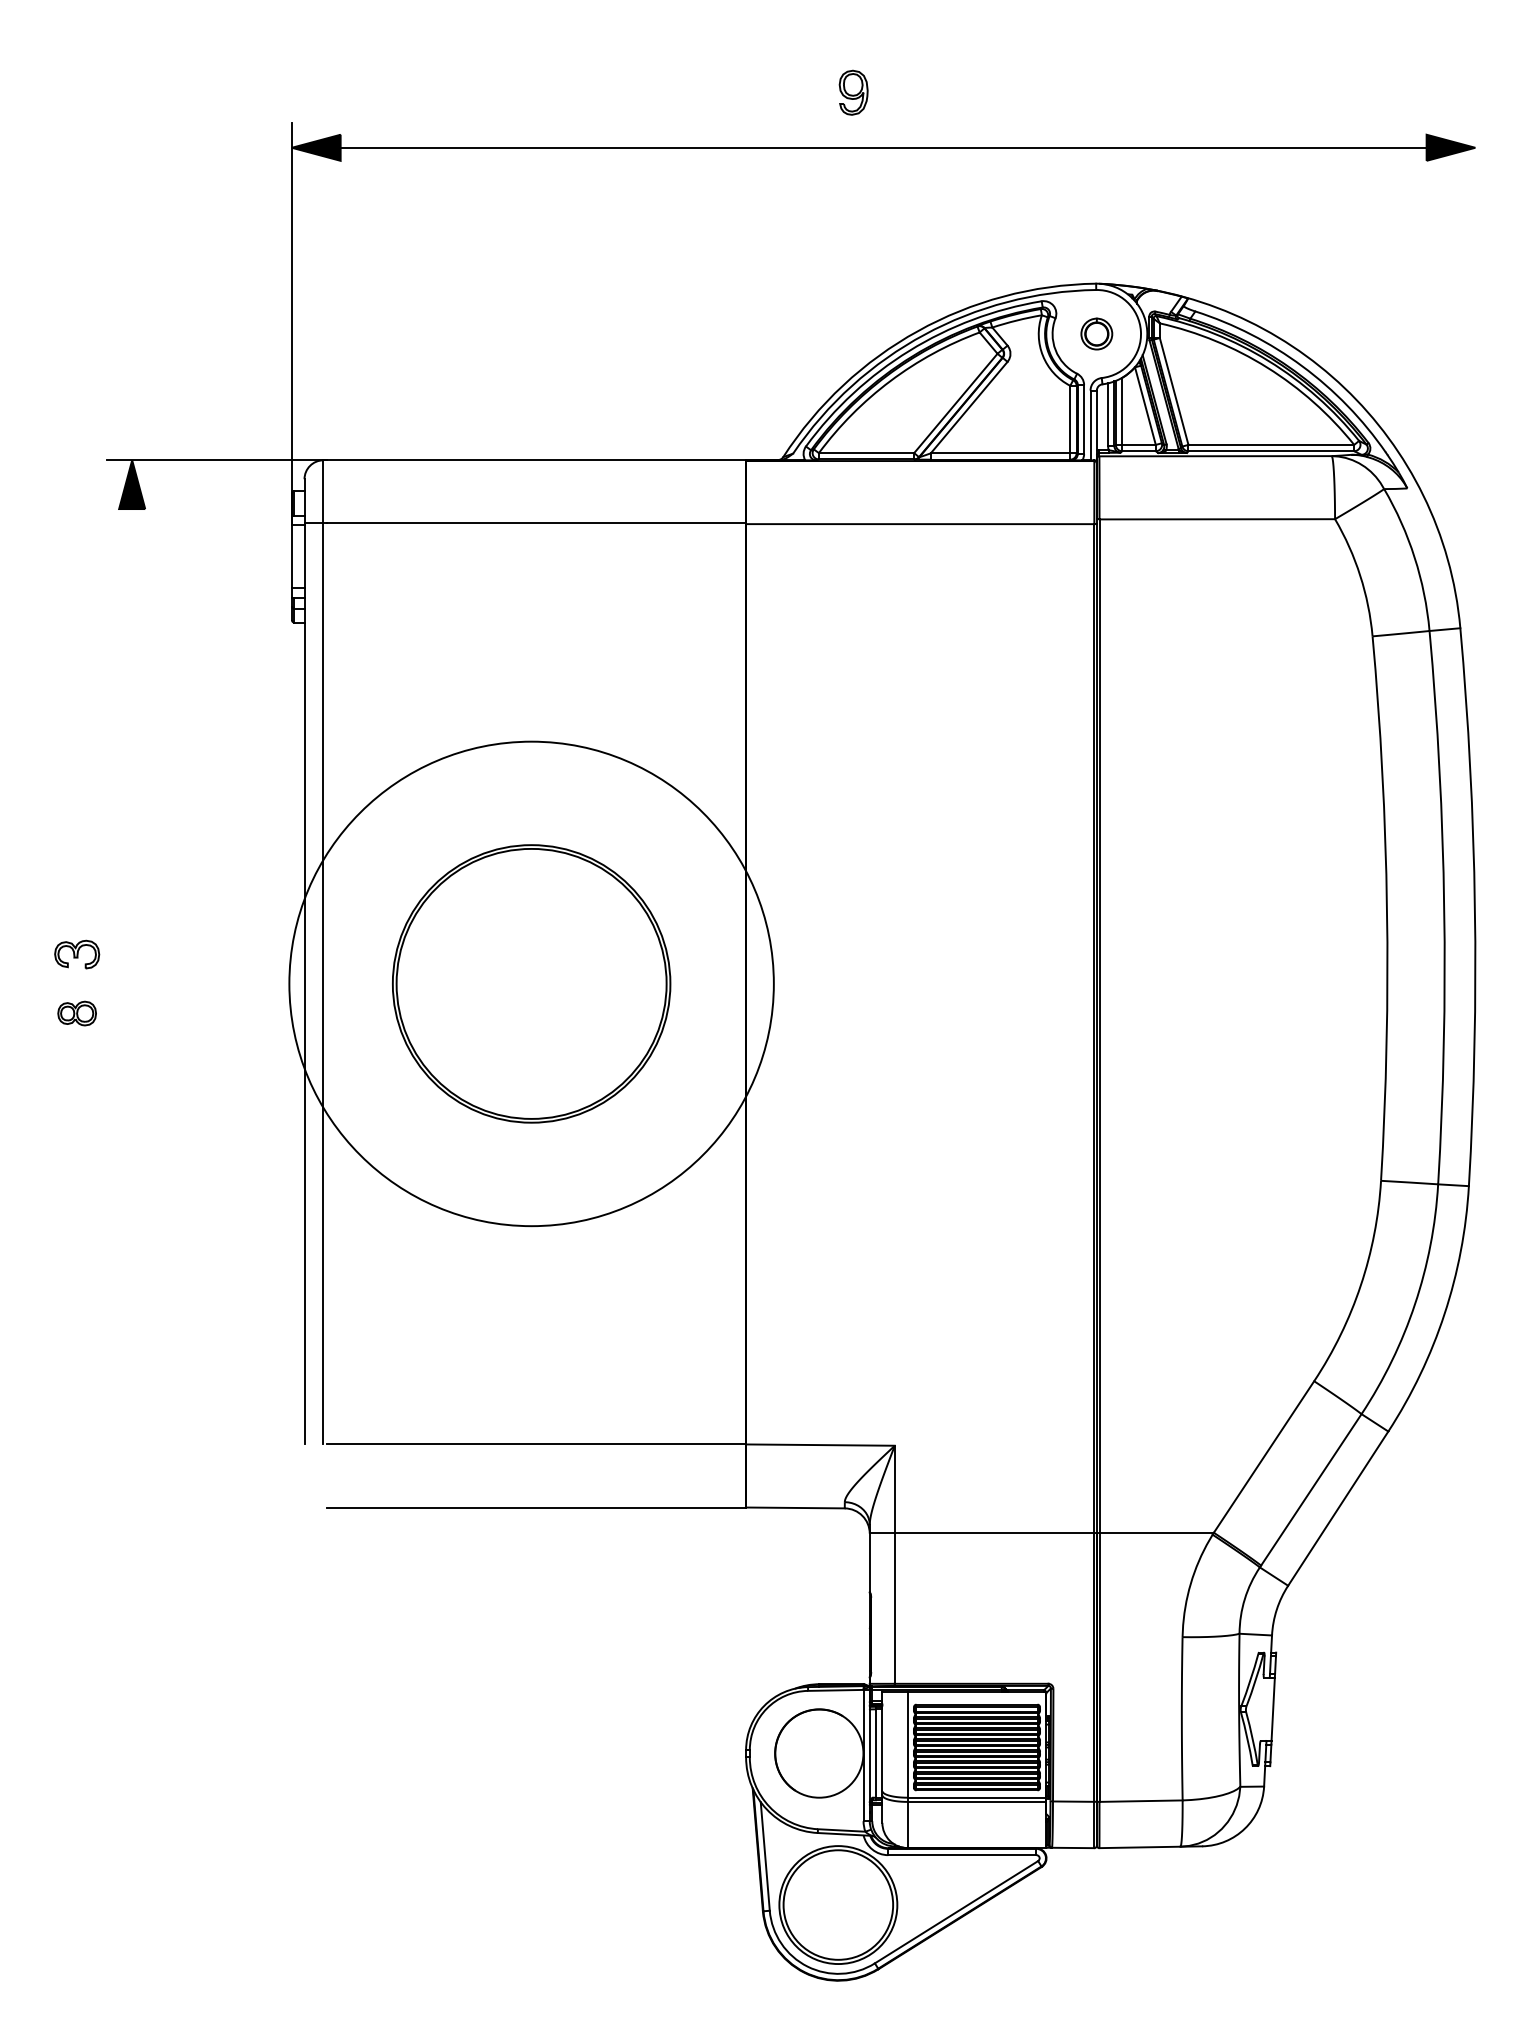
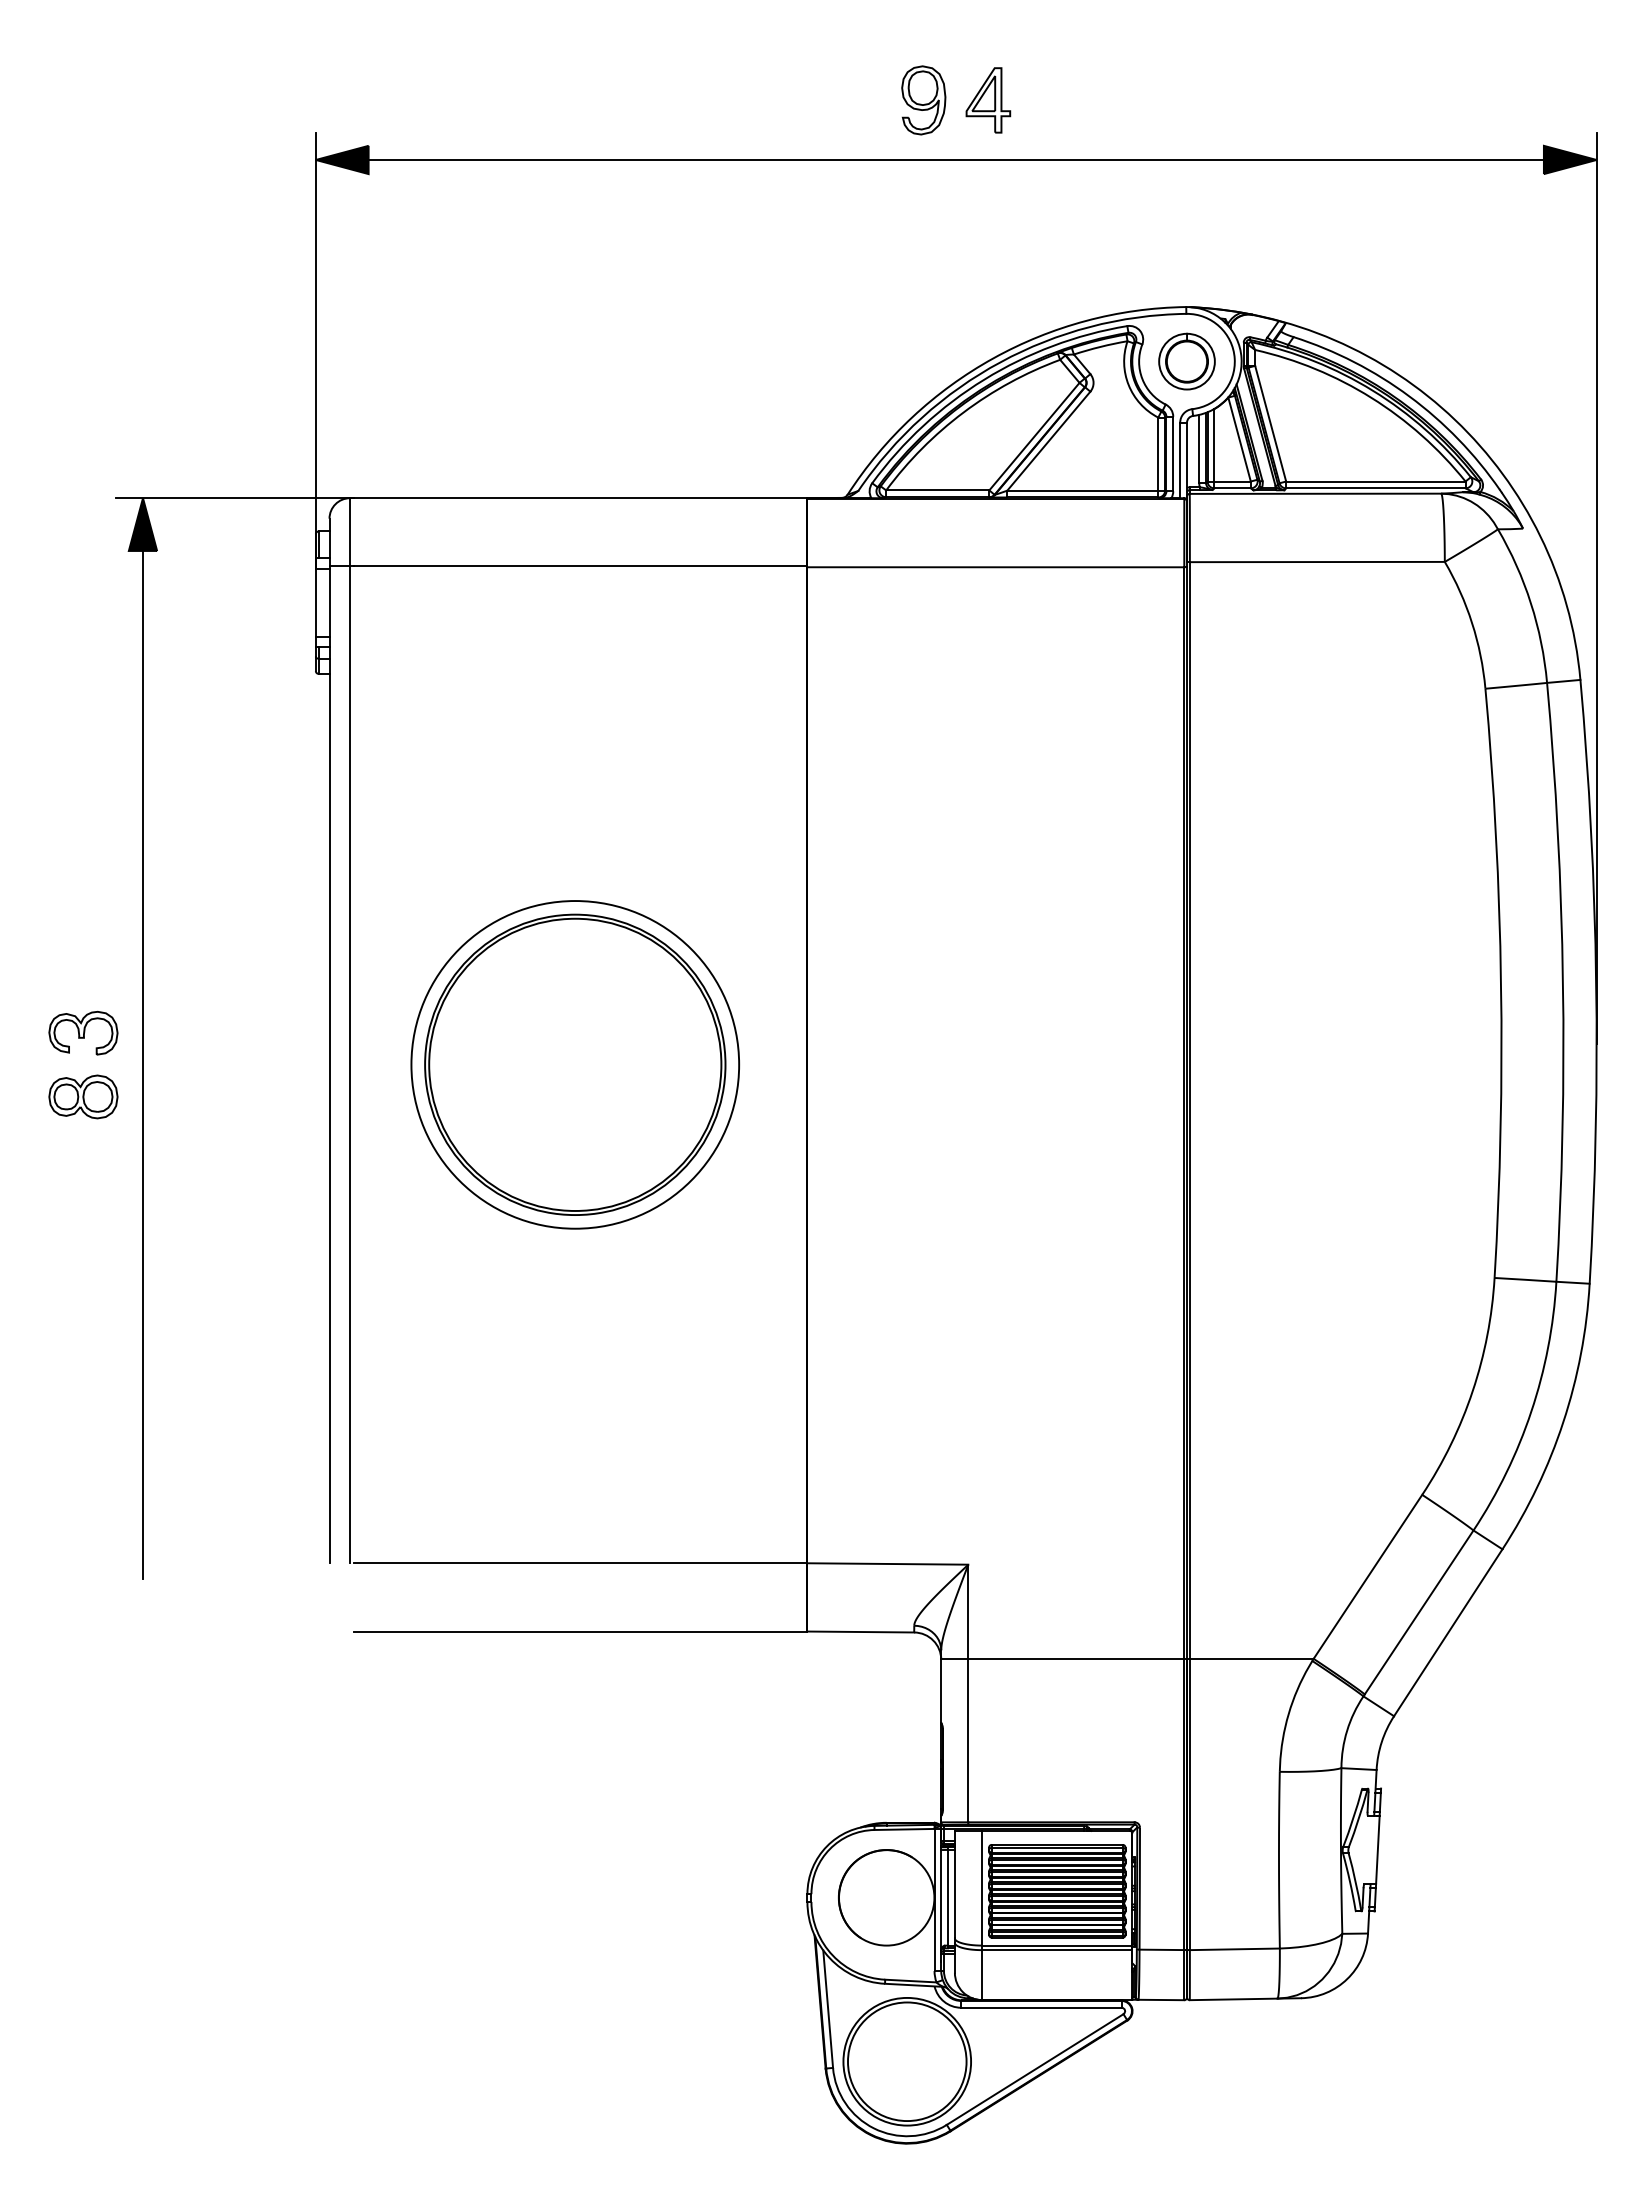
part: (853, 92) -> (923, 100), size x1.43
part: (913, 92) -> (988, 100), added
part: (1096, 334) -> (1186, 361), size x1.67
line: (1475, 543) -> (1596, 588), added
part: (77, 954) -> (83, 1032), size x1.43
line: (132, 983) -> (143, 1064), added
circle: (531, 983) -> (575, 1064), size x0.62
part: (77, 1013) -> (83, 1096), size x1.67

